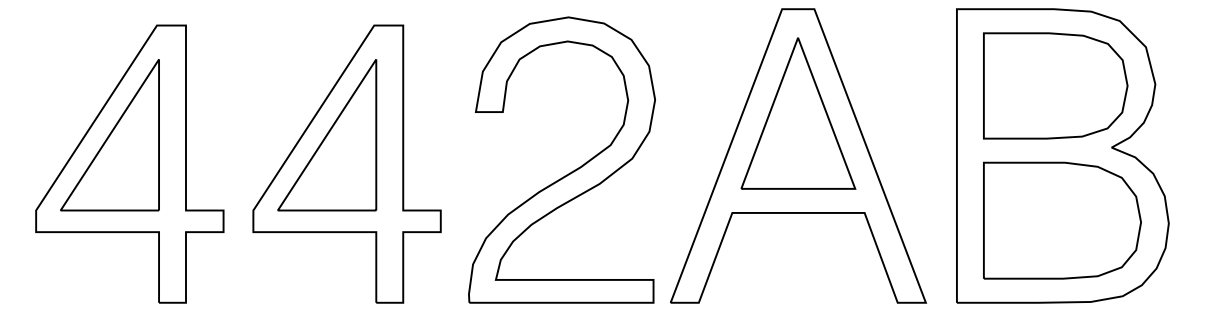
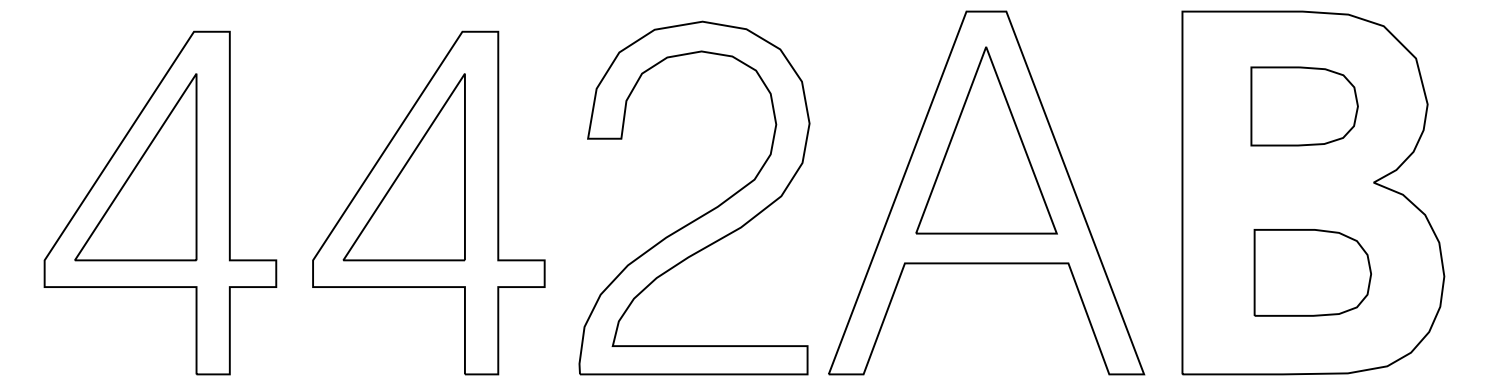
part: (1055, 85) -> (1304, 105), size x0.6
part: (1062, 220) -> (1312, 272), size x0.6

